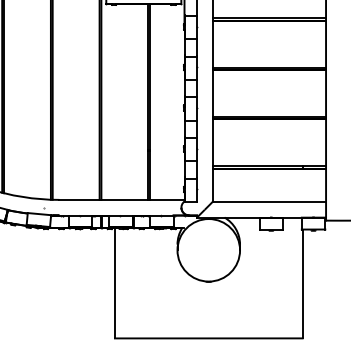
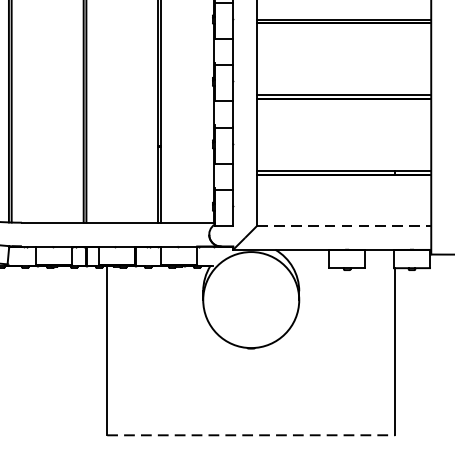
line: (269, 201) -> (344, 225), solid -> dashed
line: (208, 338) -> (250, 435), solid -> dashed

